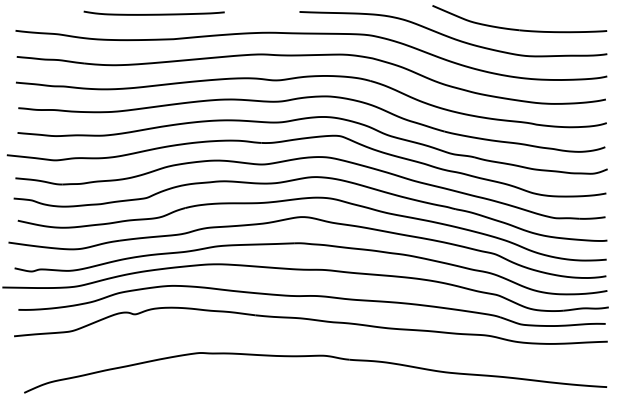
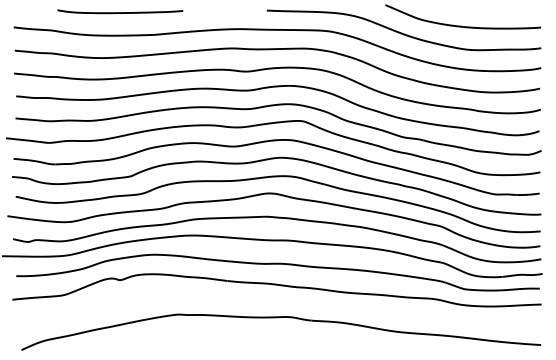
curve: (154, 14) -> (120, 12), moved

